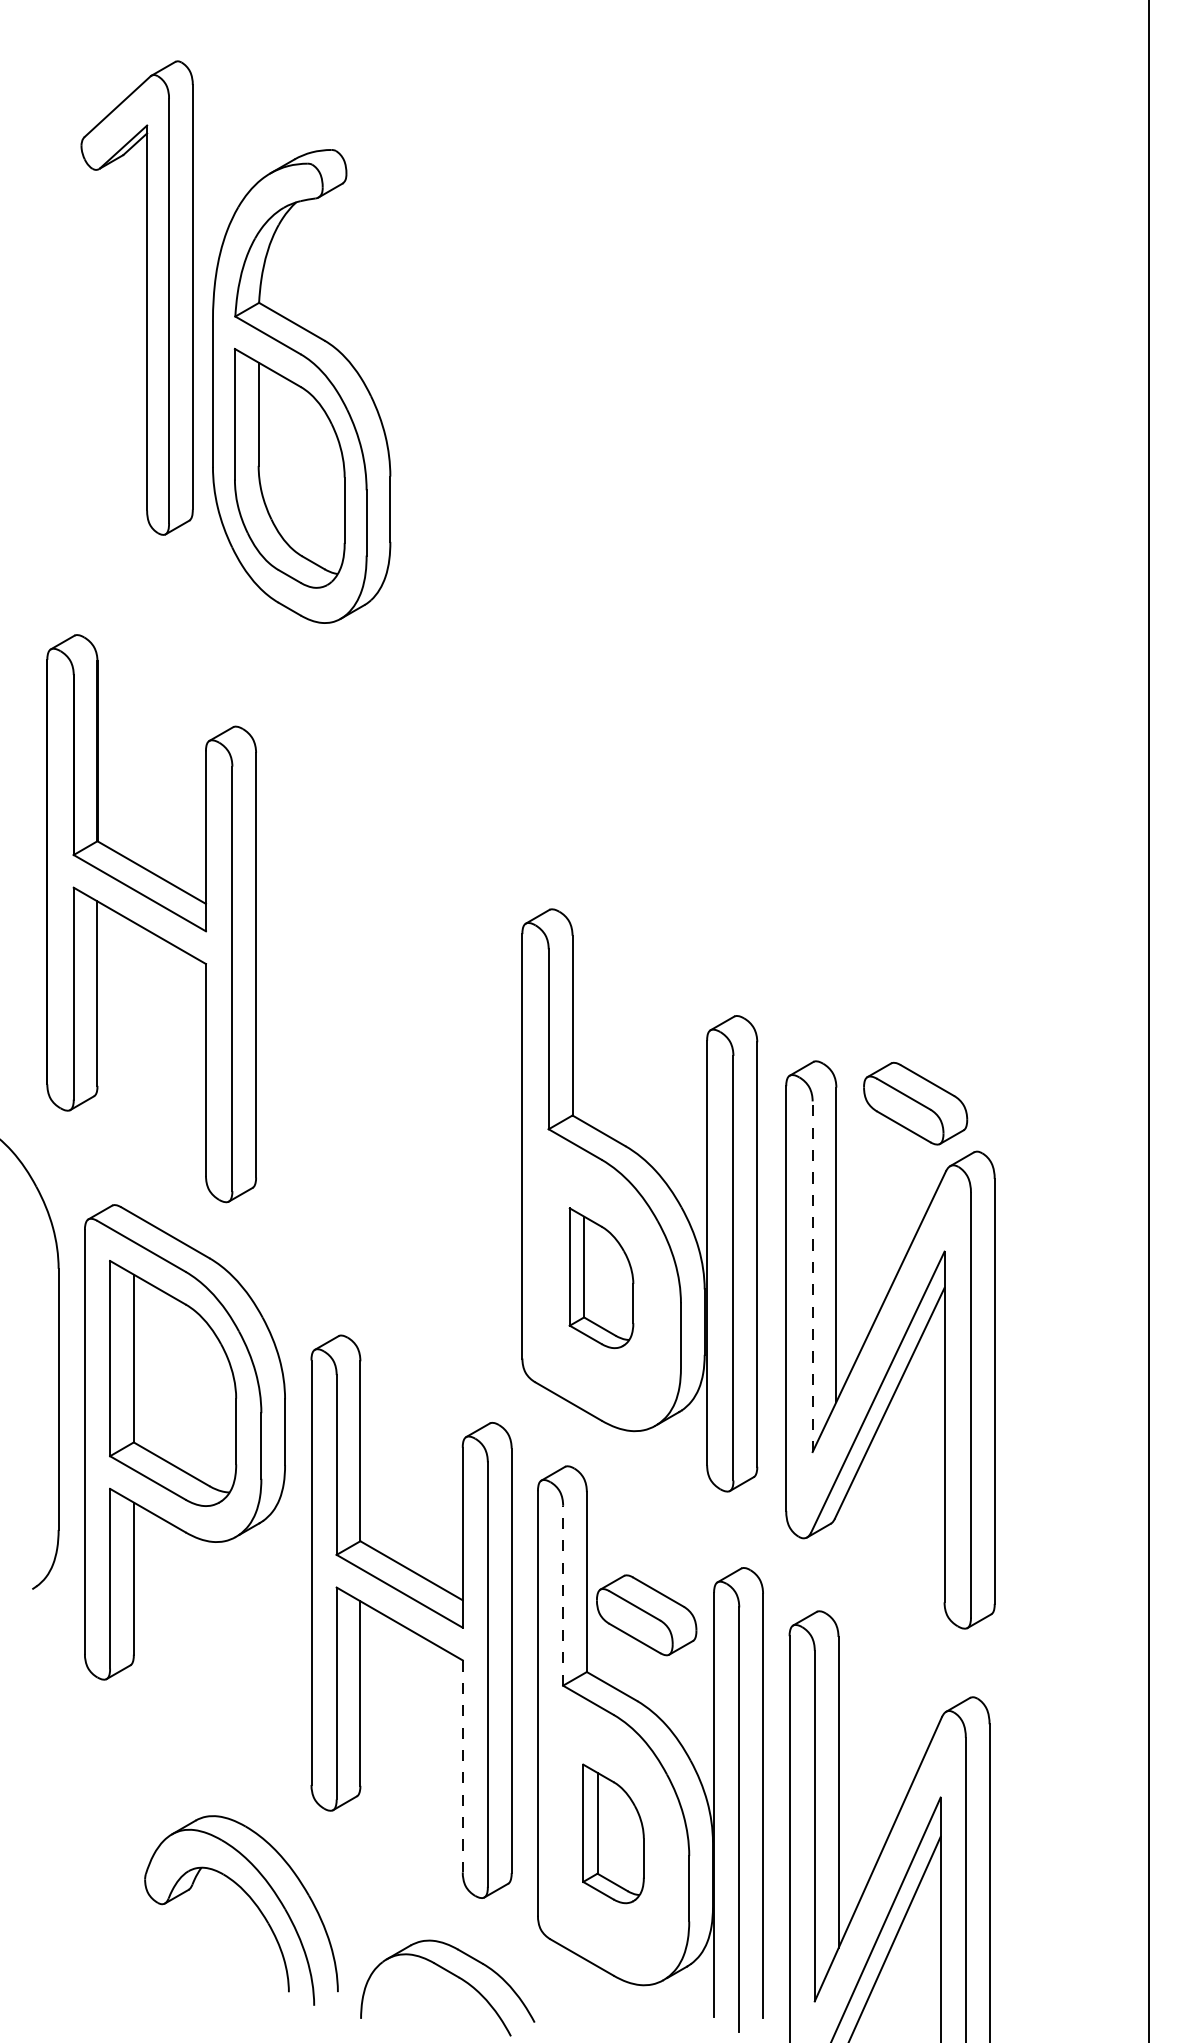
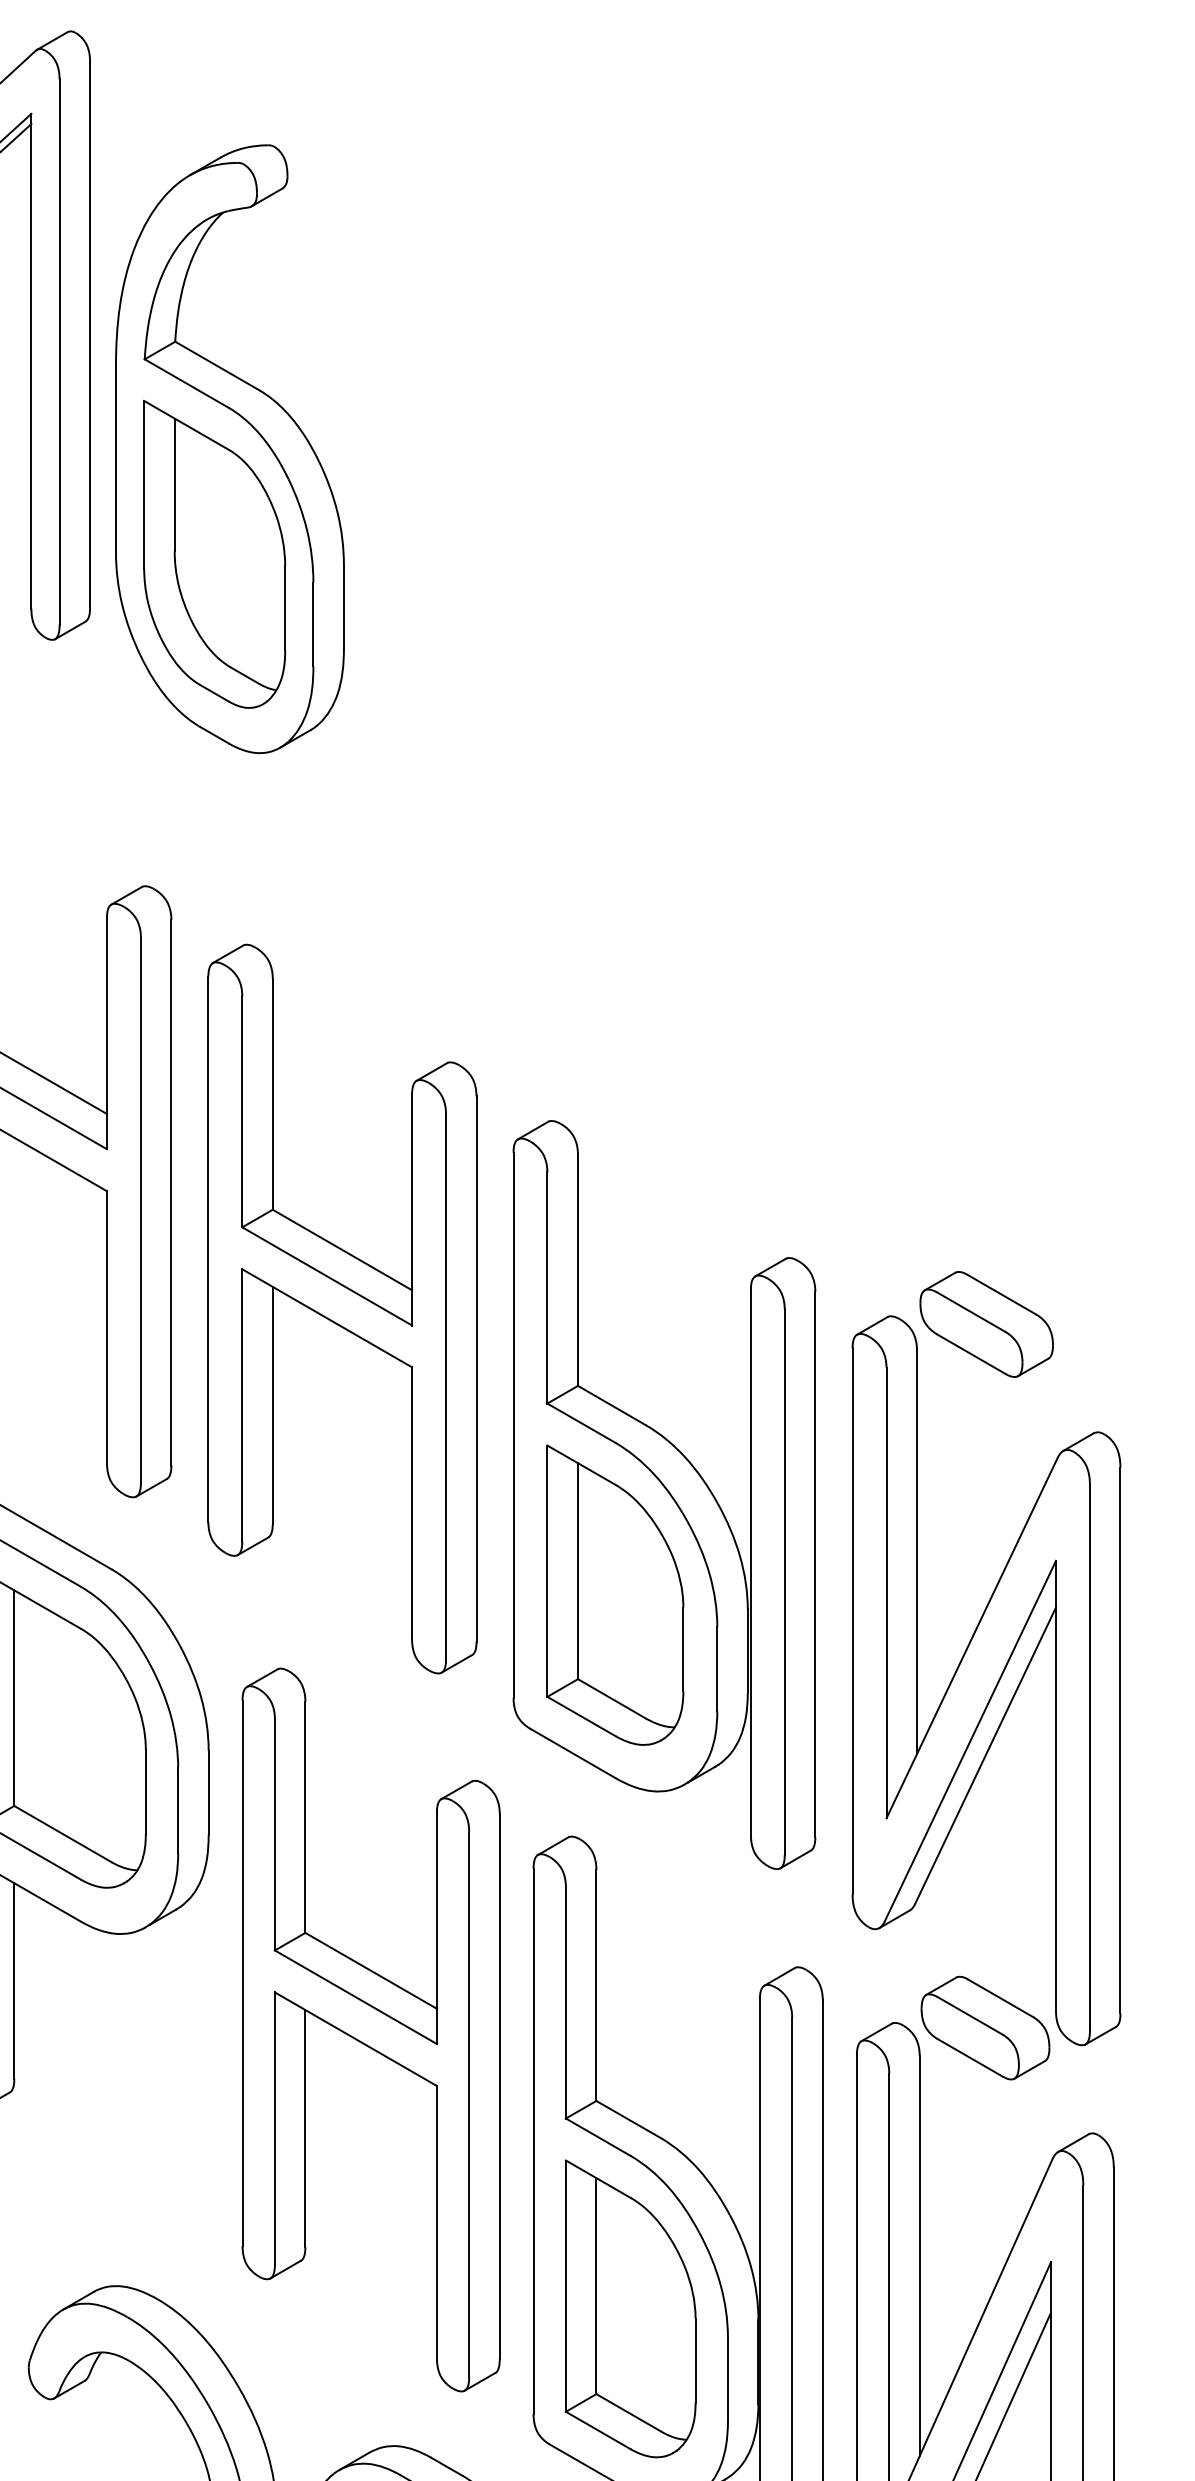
part: (389, 1055) -> (342, 1308), added
part: (915, 1103) -> (986, 1324), moved
line: (812, 1276) -> (886, 1592), dashed -> solid
part: (601, 1277) -> (615, 1594), size x1.67
line: (563, 1595) -> (566, 2002), dashed -> solid
part: (646, 1615) -> (985, 2028), moved
line: (462, 1766) -> (436, 2222), dashed -> solid
part: (613, 1833) -> (630, 2308), size x1.67

